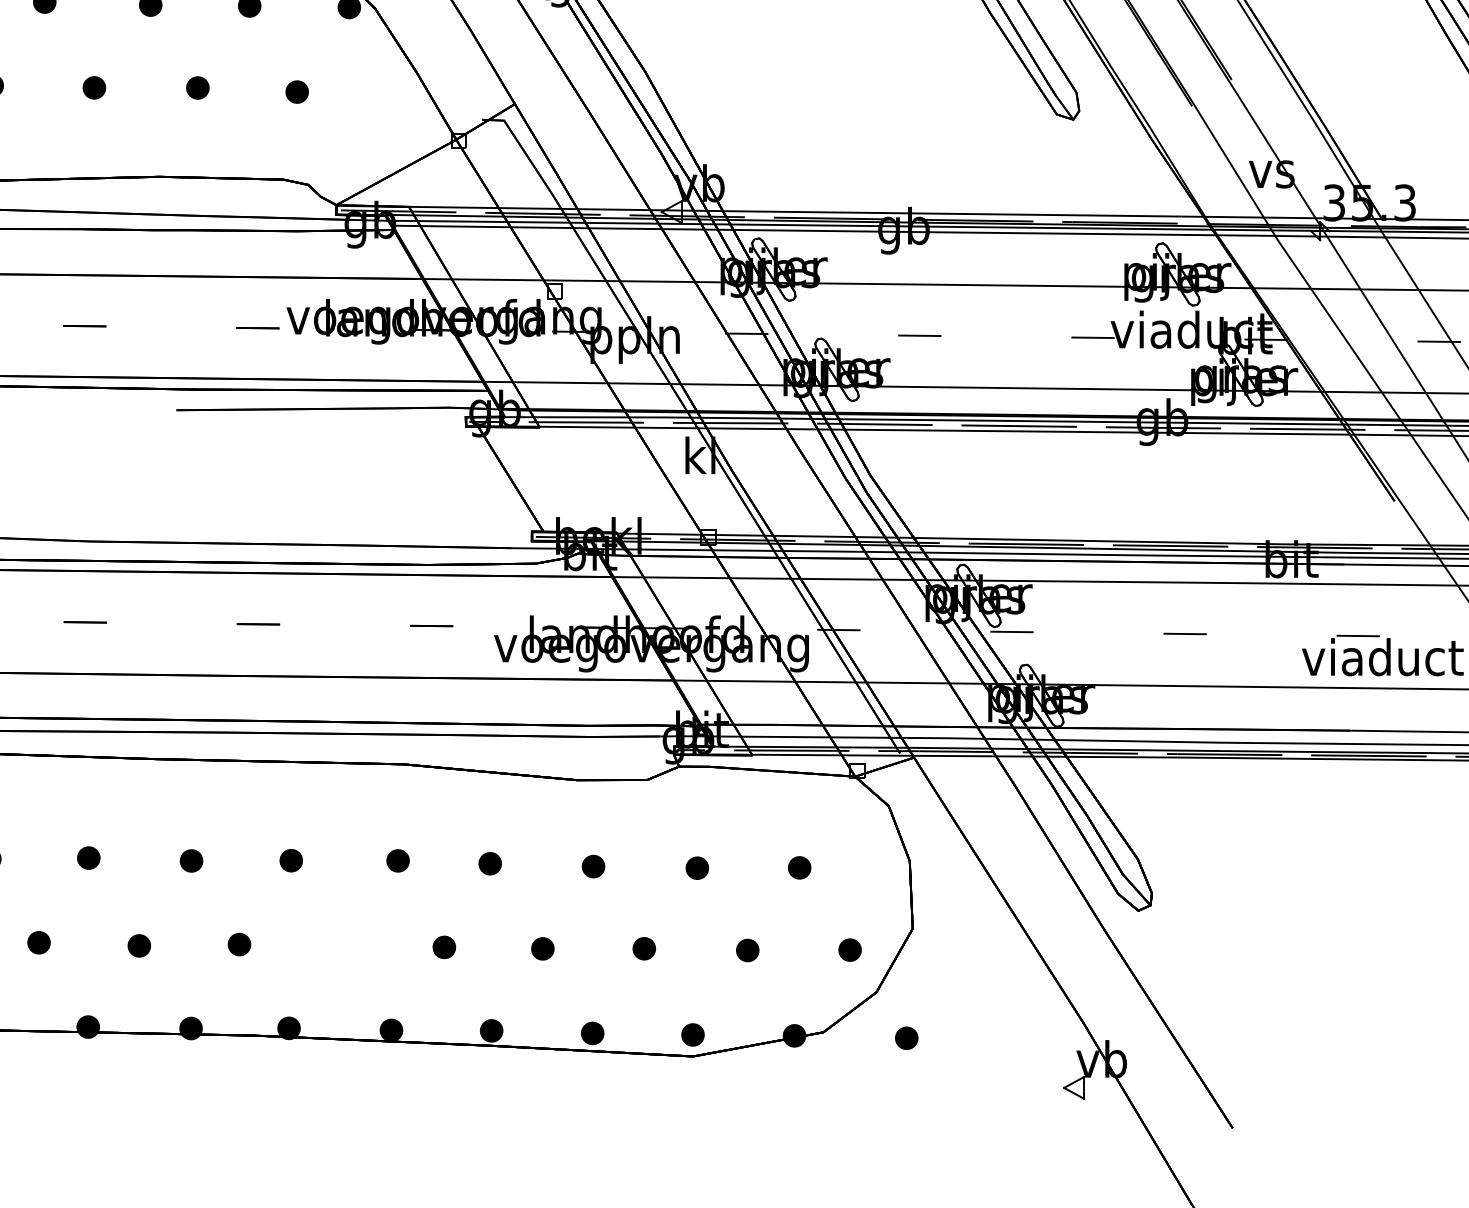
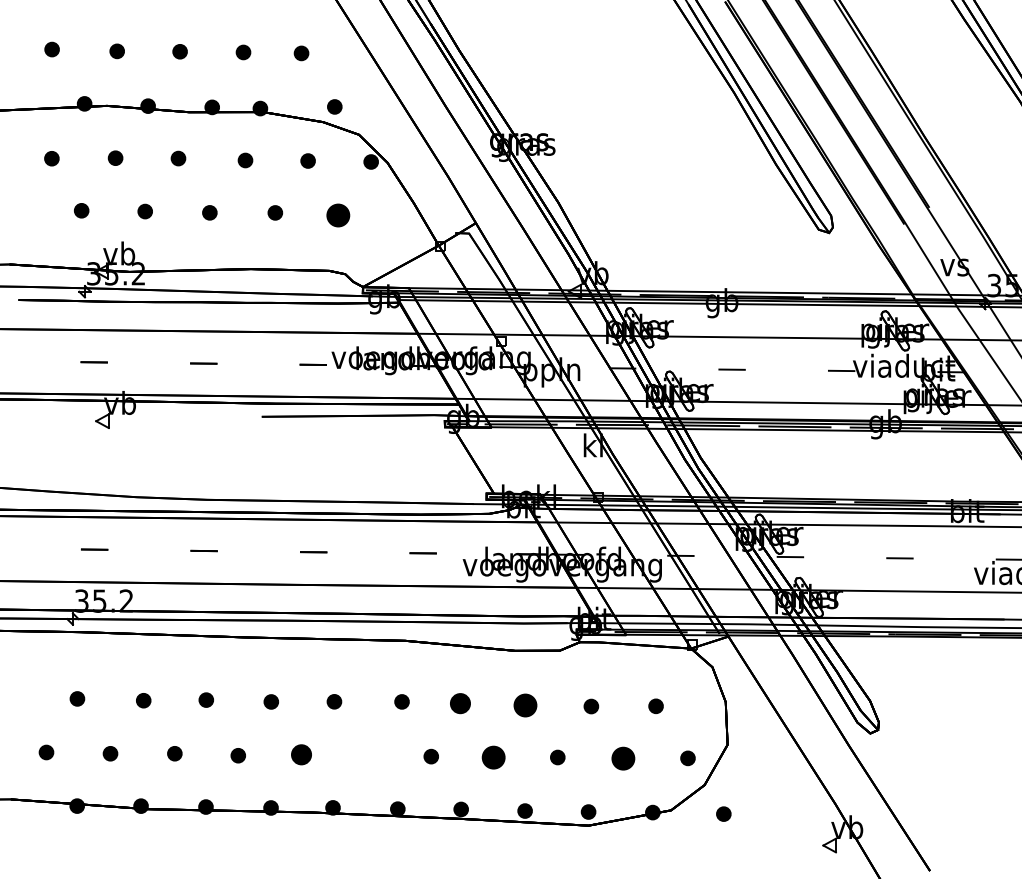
part: (296, 92) -> (337, 215), size x1.6
part: (488, 863) -> (459, 703), size x1.4
part: (593, 866) -> (525, 705), size x1.6
part: (239, 944) -> (301, 754), size x1.4
part: (542, 948) -> (493, 757), size x1.6
part: (746, 950) -> (622, 758), size x1.6

